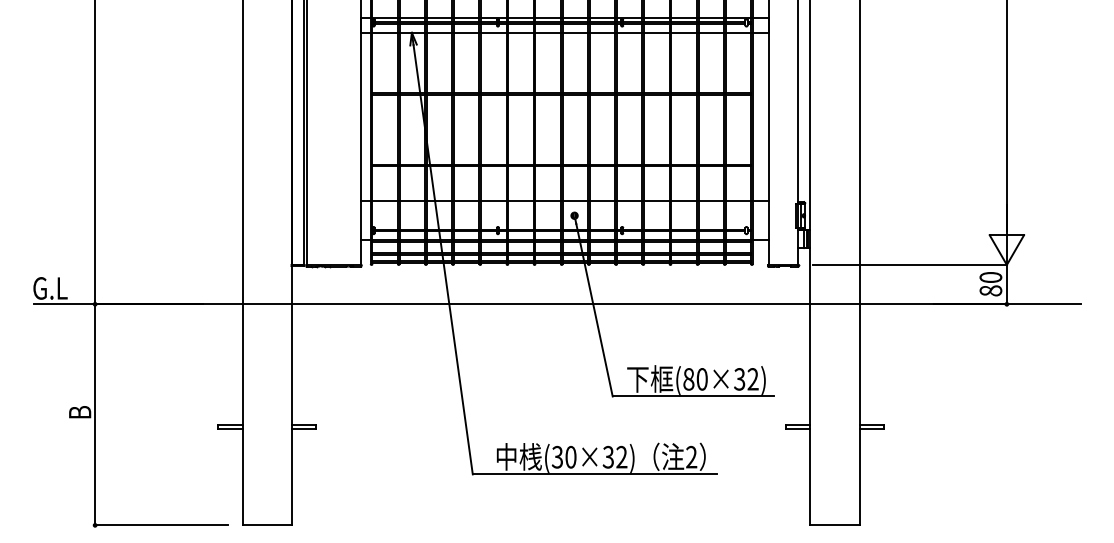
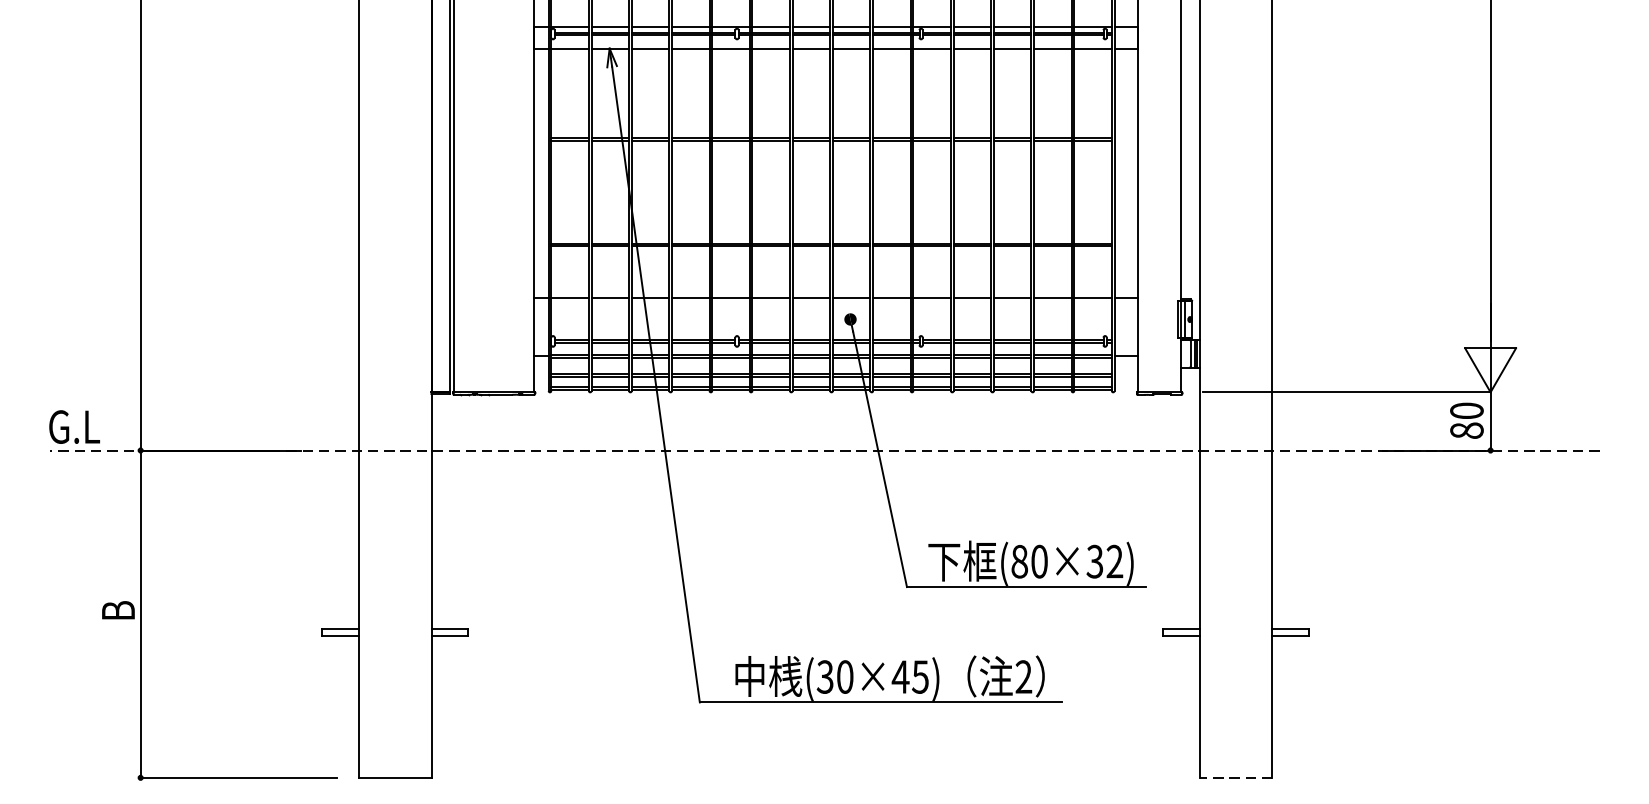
line: (556, 304) -> (823, 450), solid -> dashed
text: (614, 456) -> (909, 675), (30×32) -> (30×45)
line: (834, 525) -> (1235, 778), solid -> dashed

